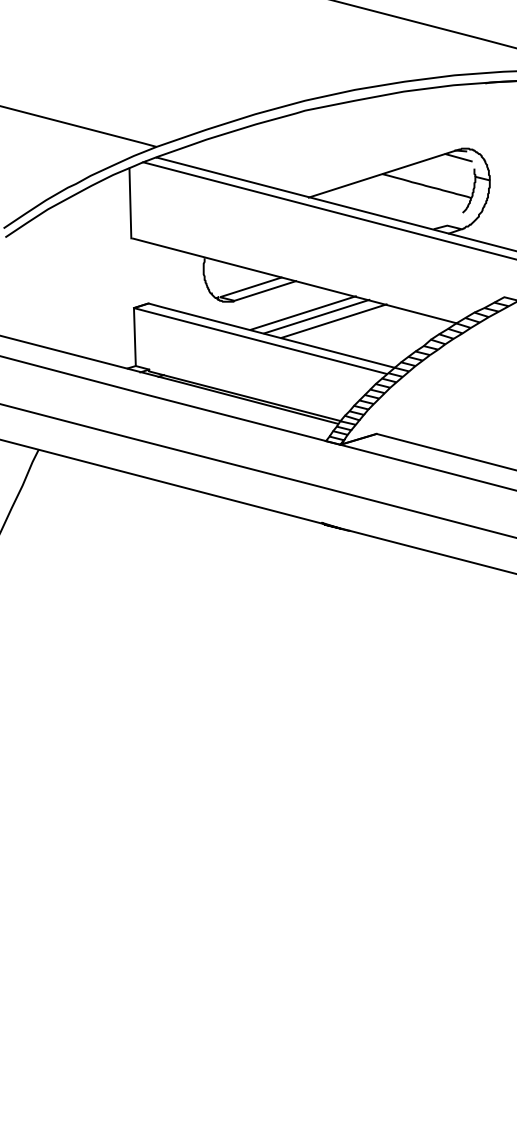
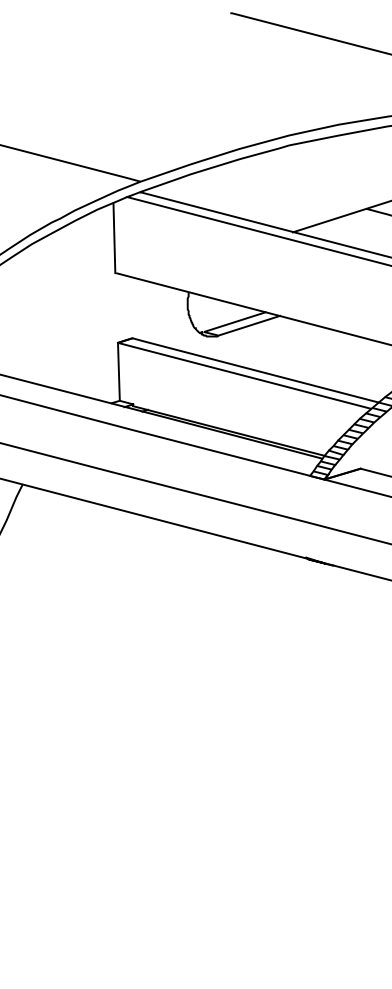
line: (302, 312) -> (286, 347), removed
line: (316, 316) -> (300, 351), removed
line: (333, 320) -> (317, 355), removed

